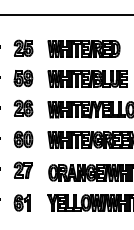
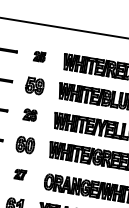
part: (23, 47) -> (39, 56), size x0.6
part: (23, 108) -> (30, 115), size x0.7
part: (22, 169) -> (19, 173), size x0.6

